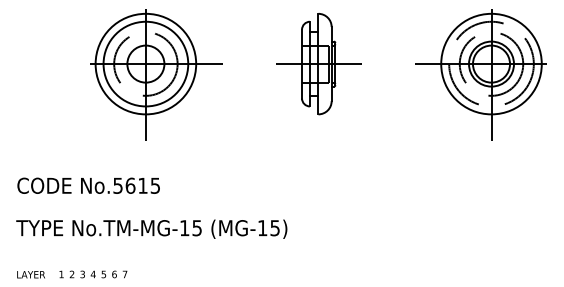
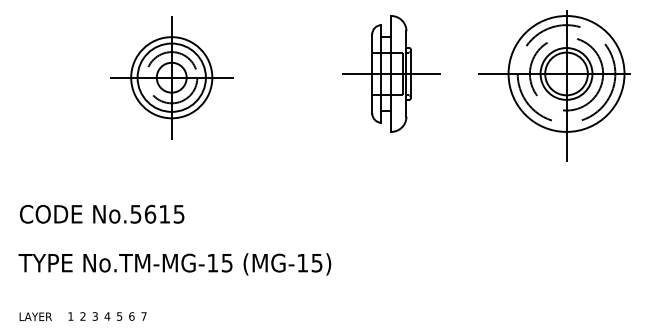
part: (318, 64) -> (391, 74), moved
part: (156, 74) -> (180, 85), size x0.7

